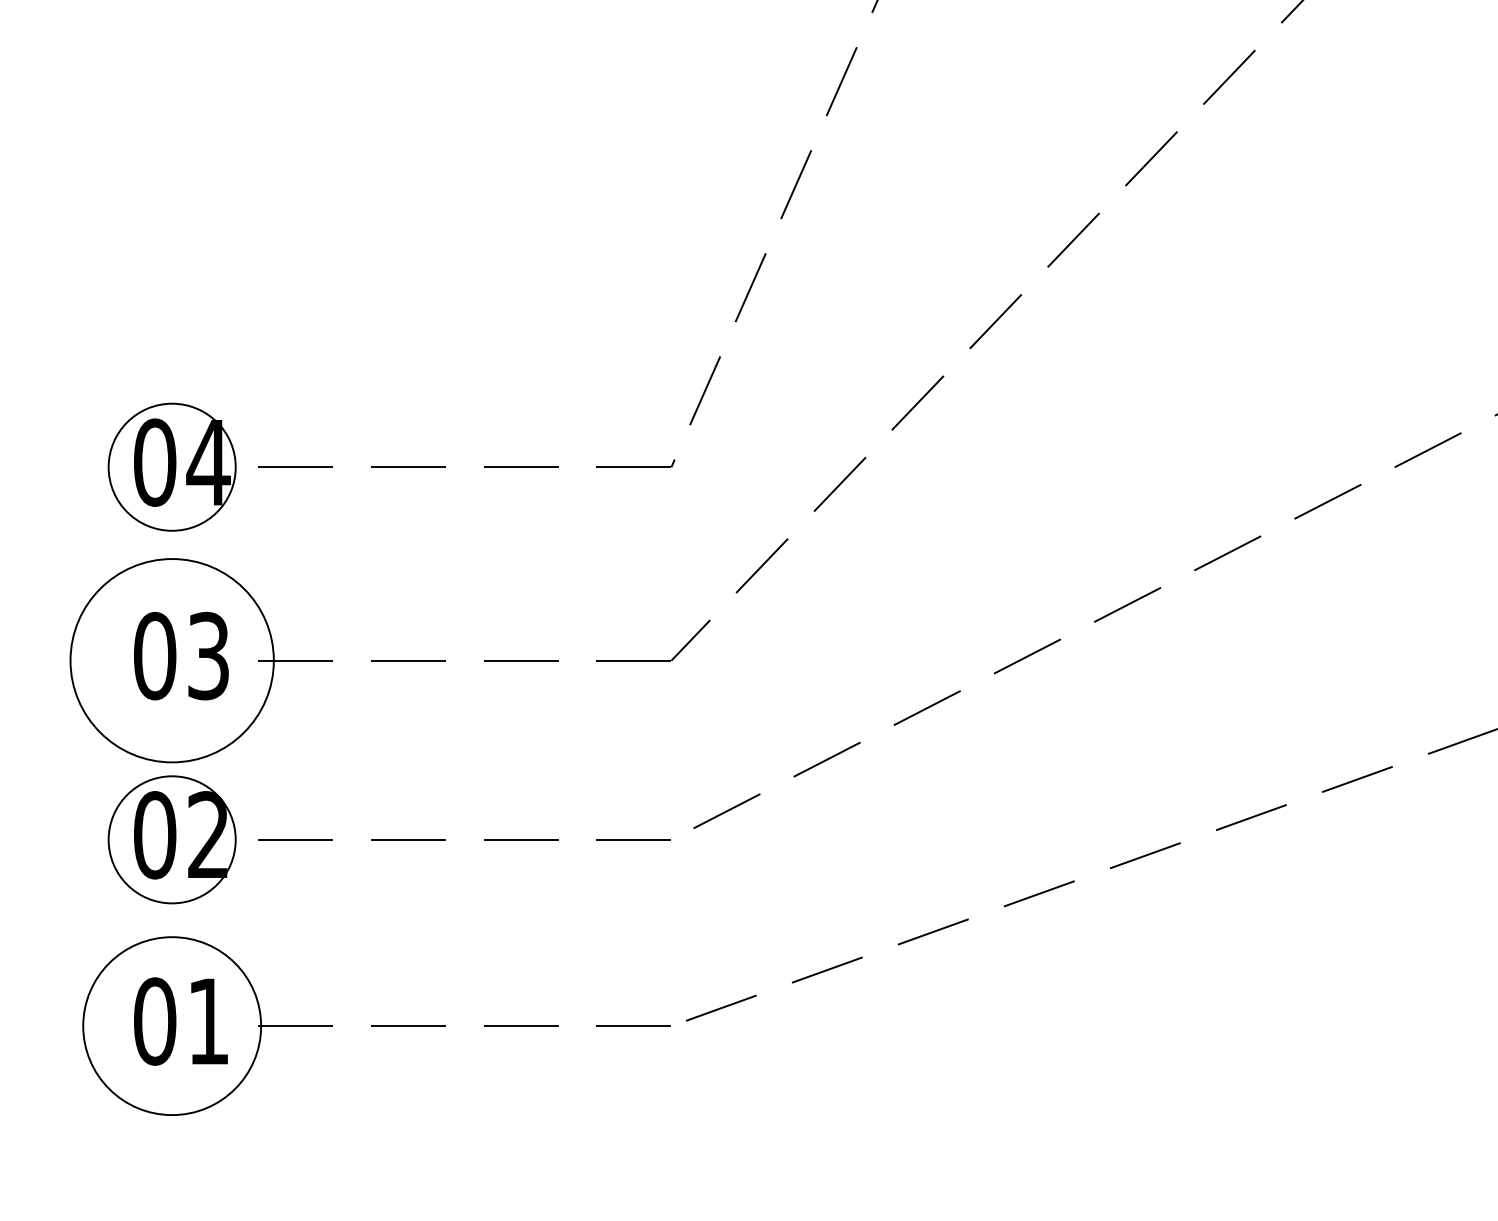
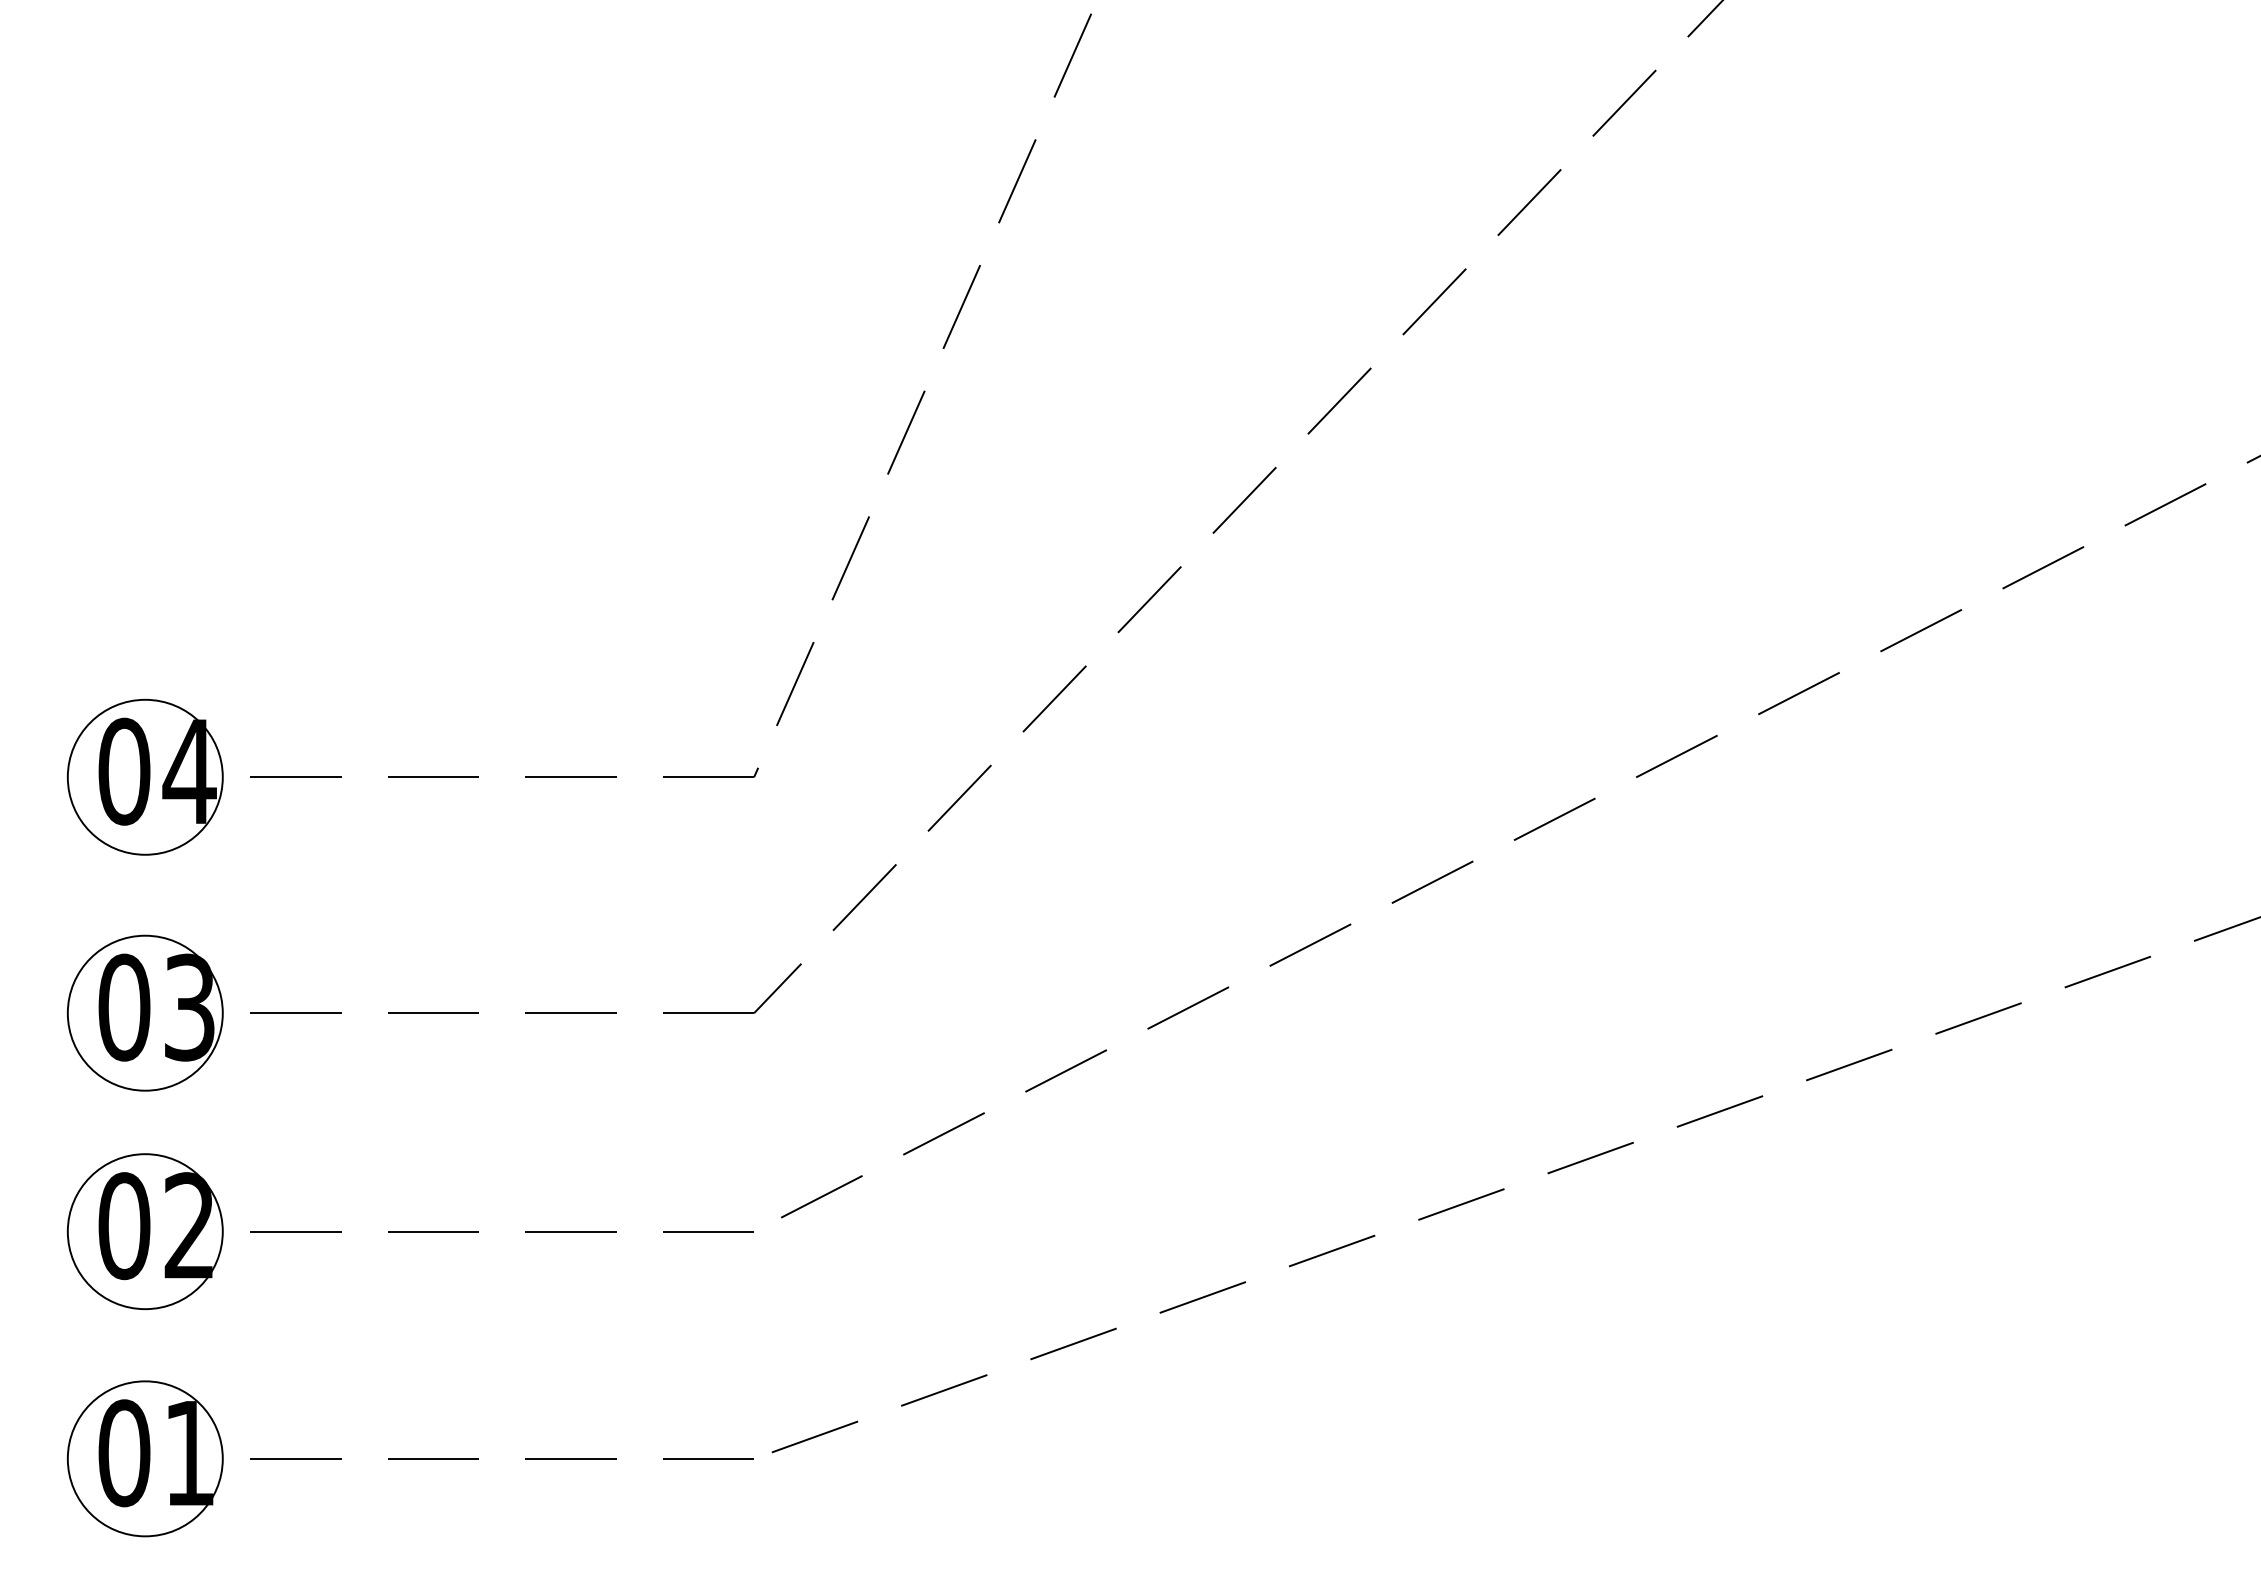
circle: (171, 660) -> (144, 1012), size x0.62
circle: (171, 1025) -> (144, 1458), size x0.71

